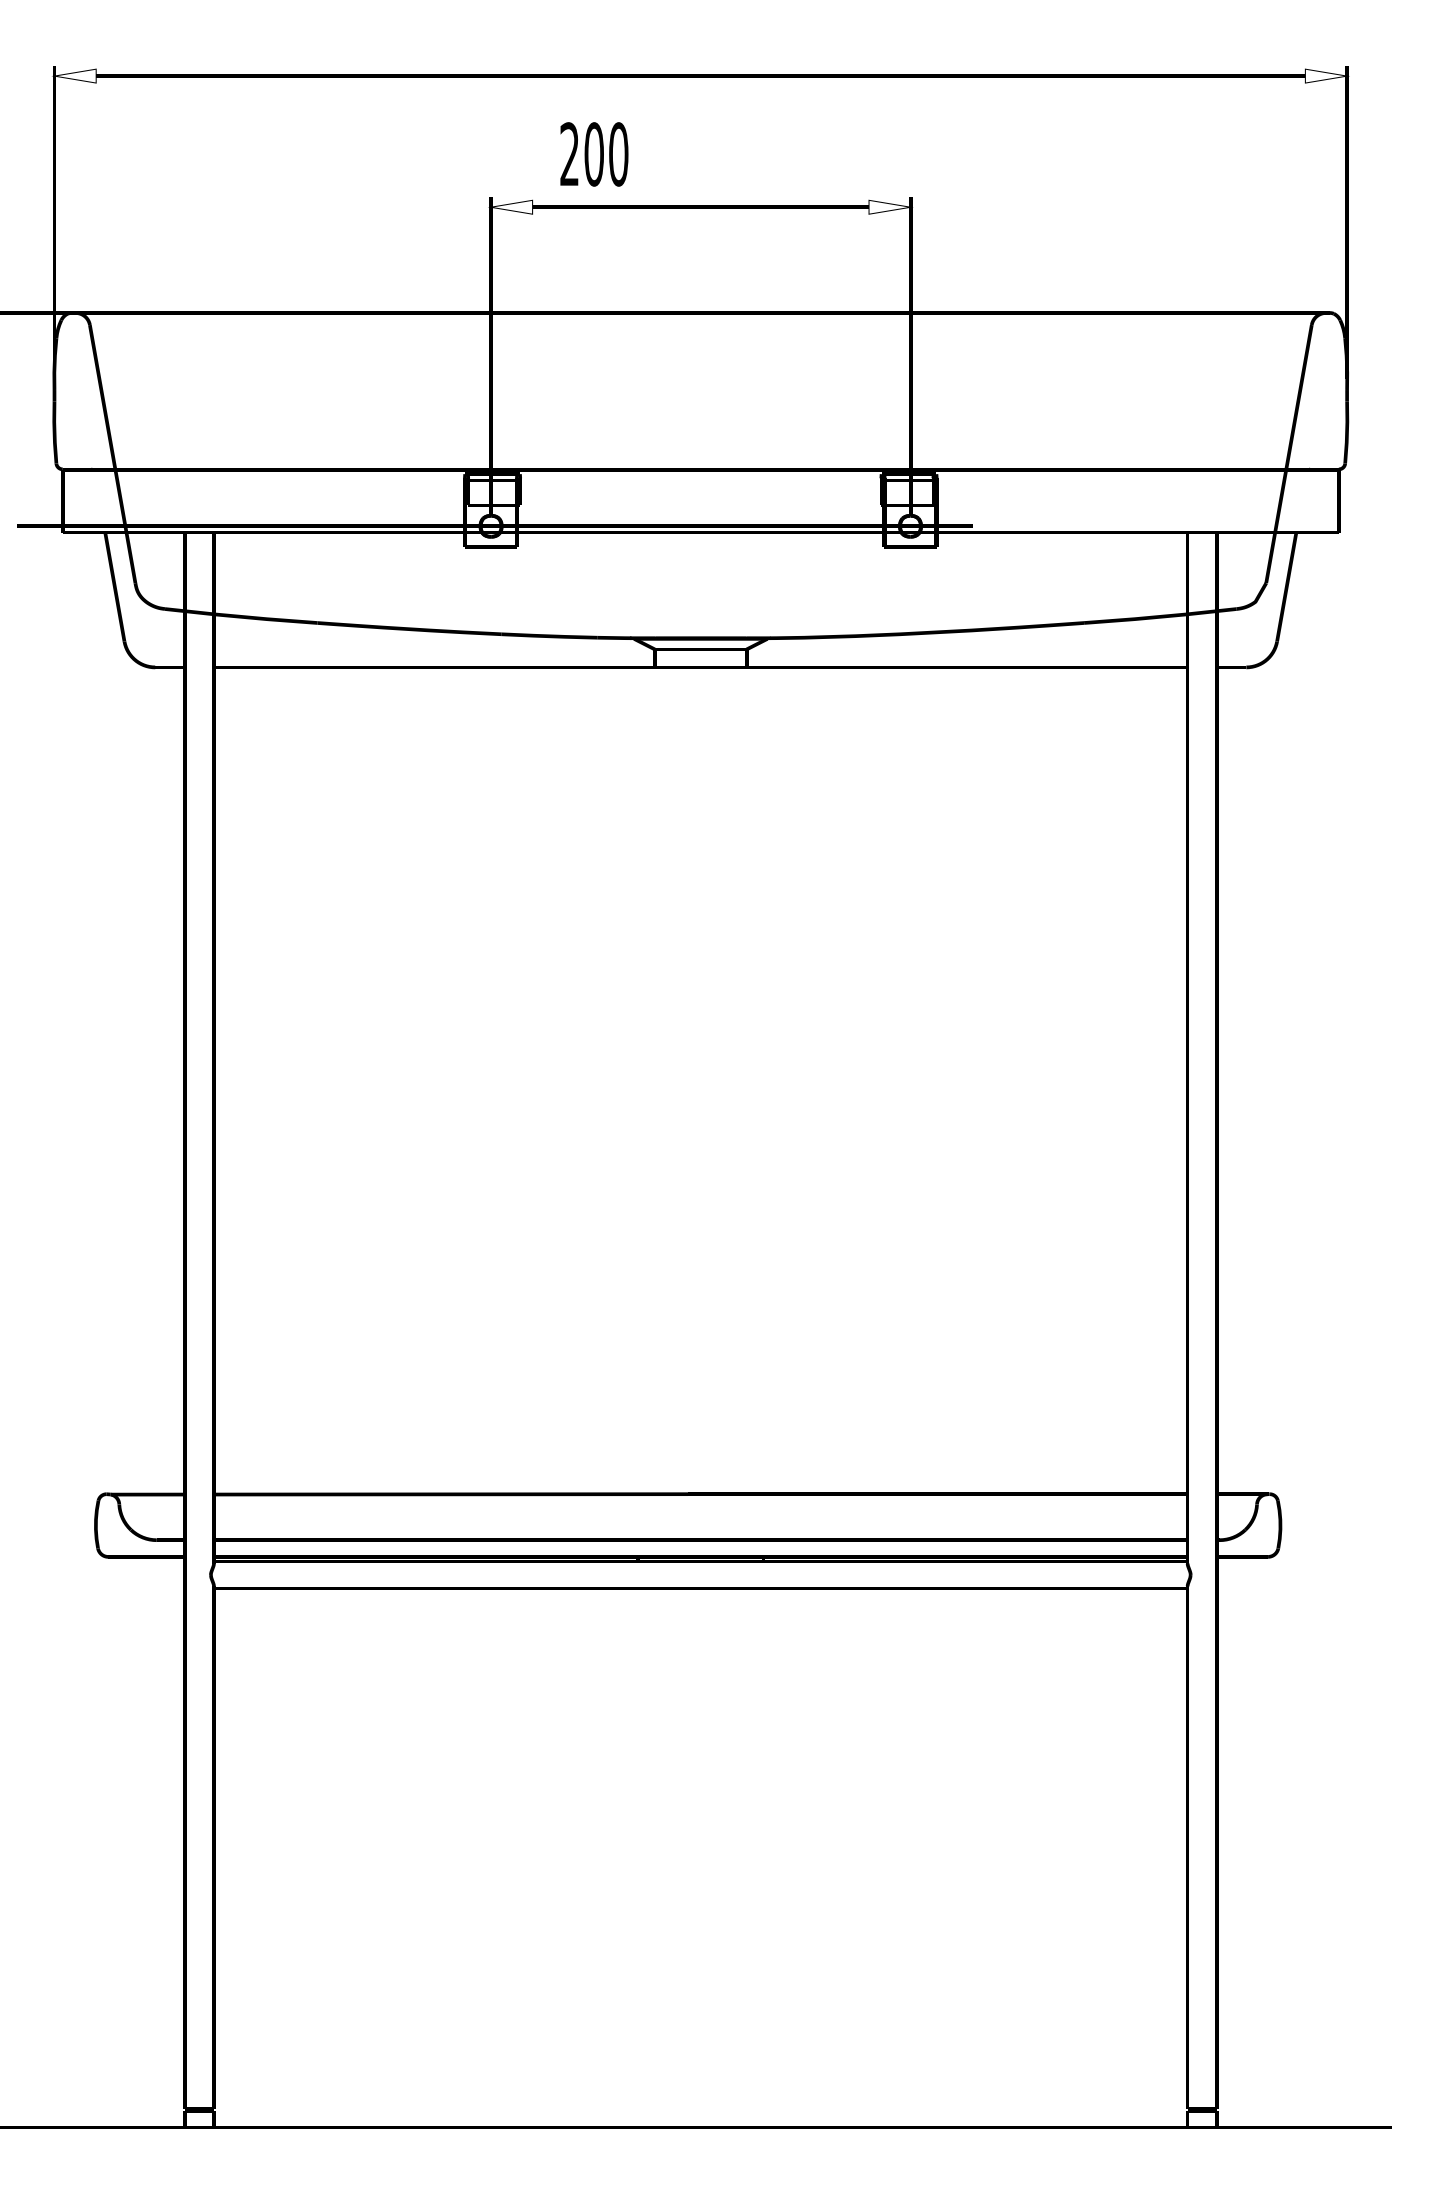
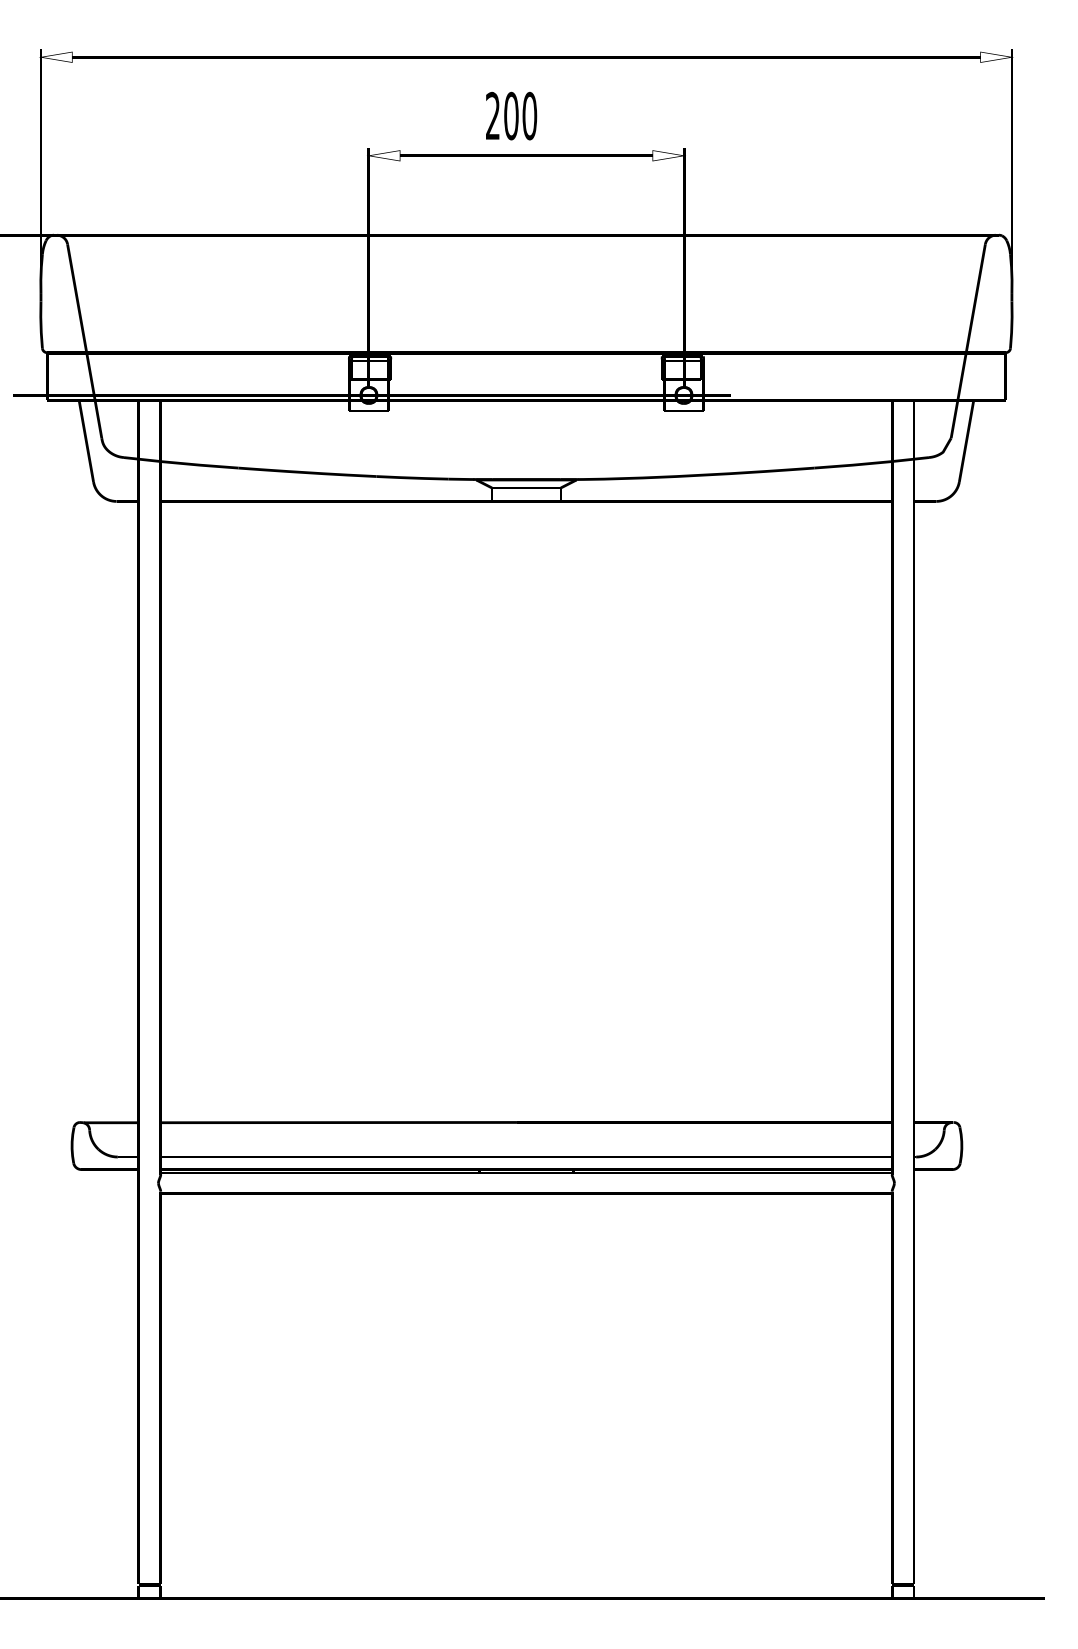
text: (594, 153) -> (511, 115), moved

